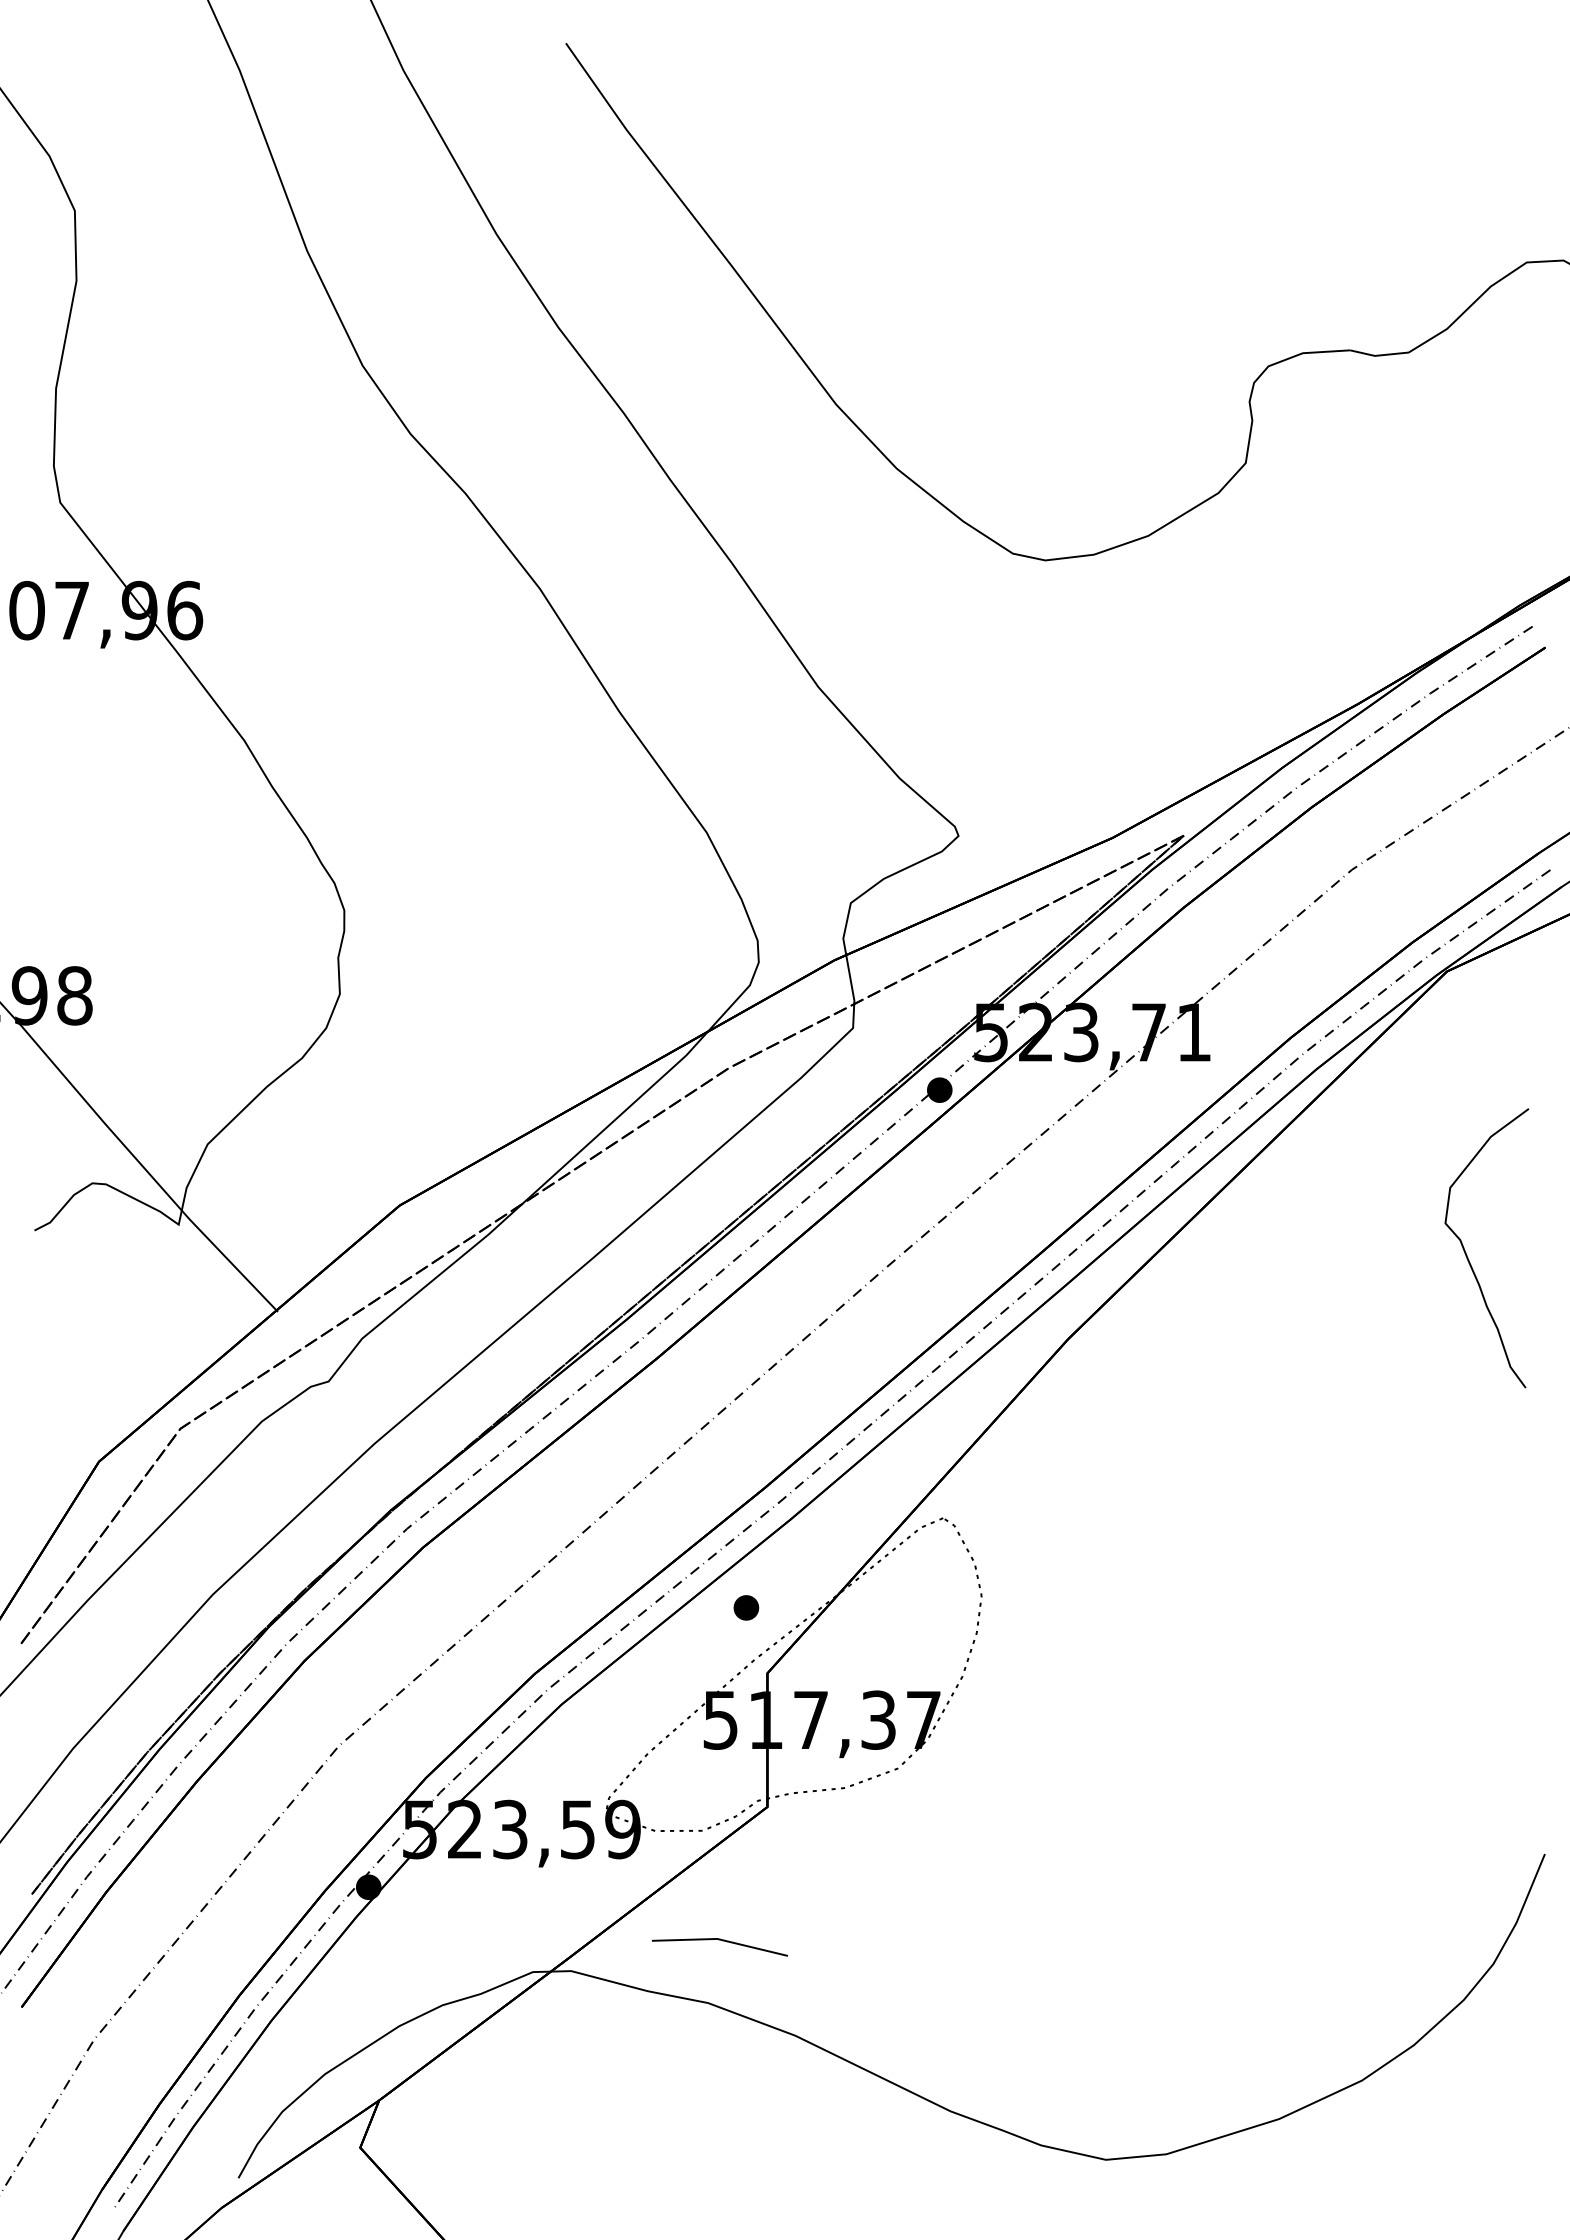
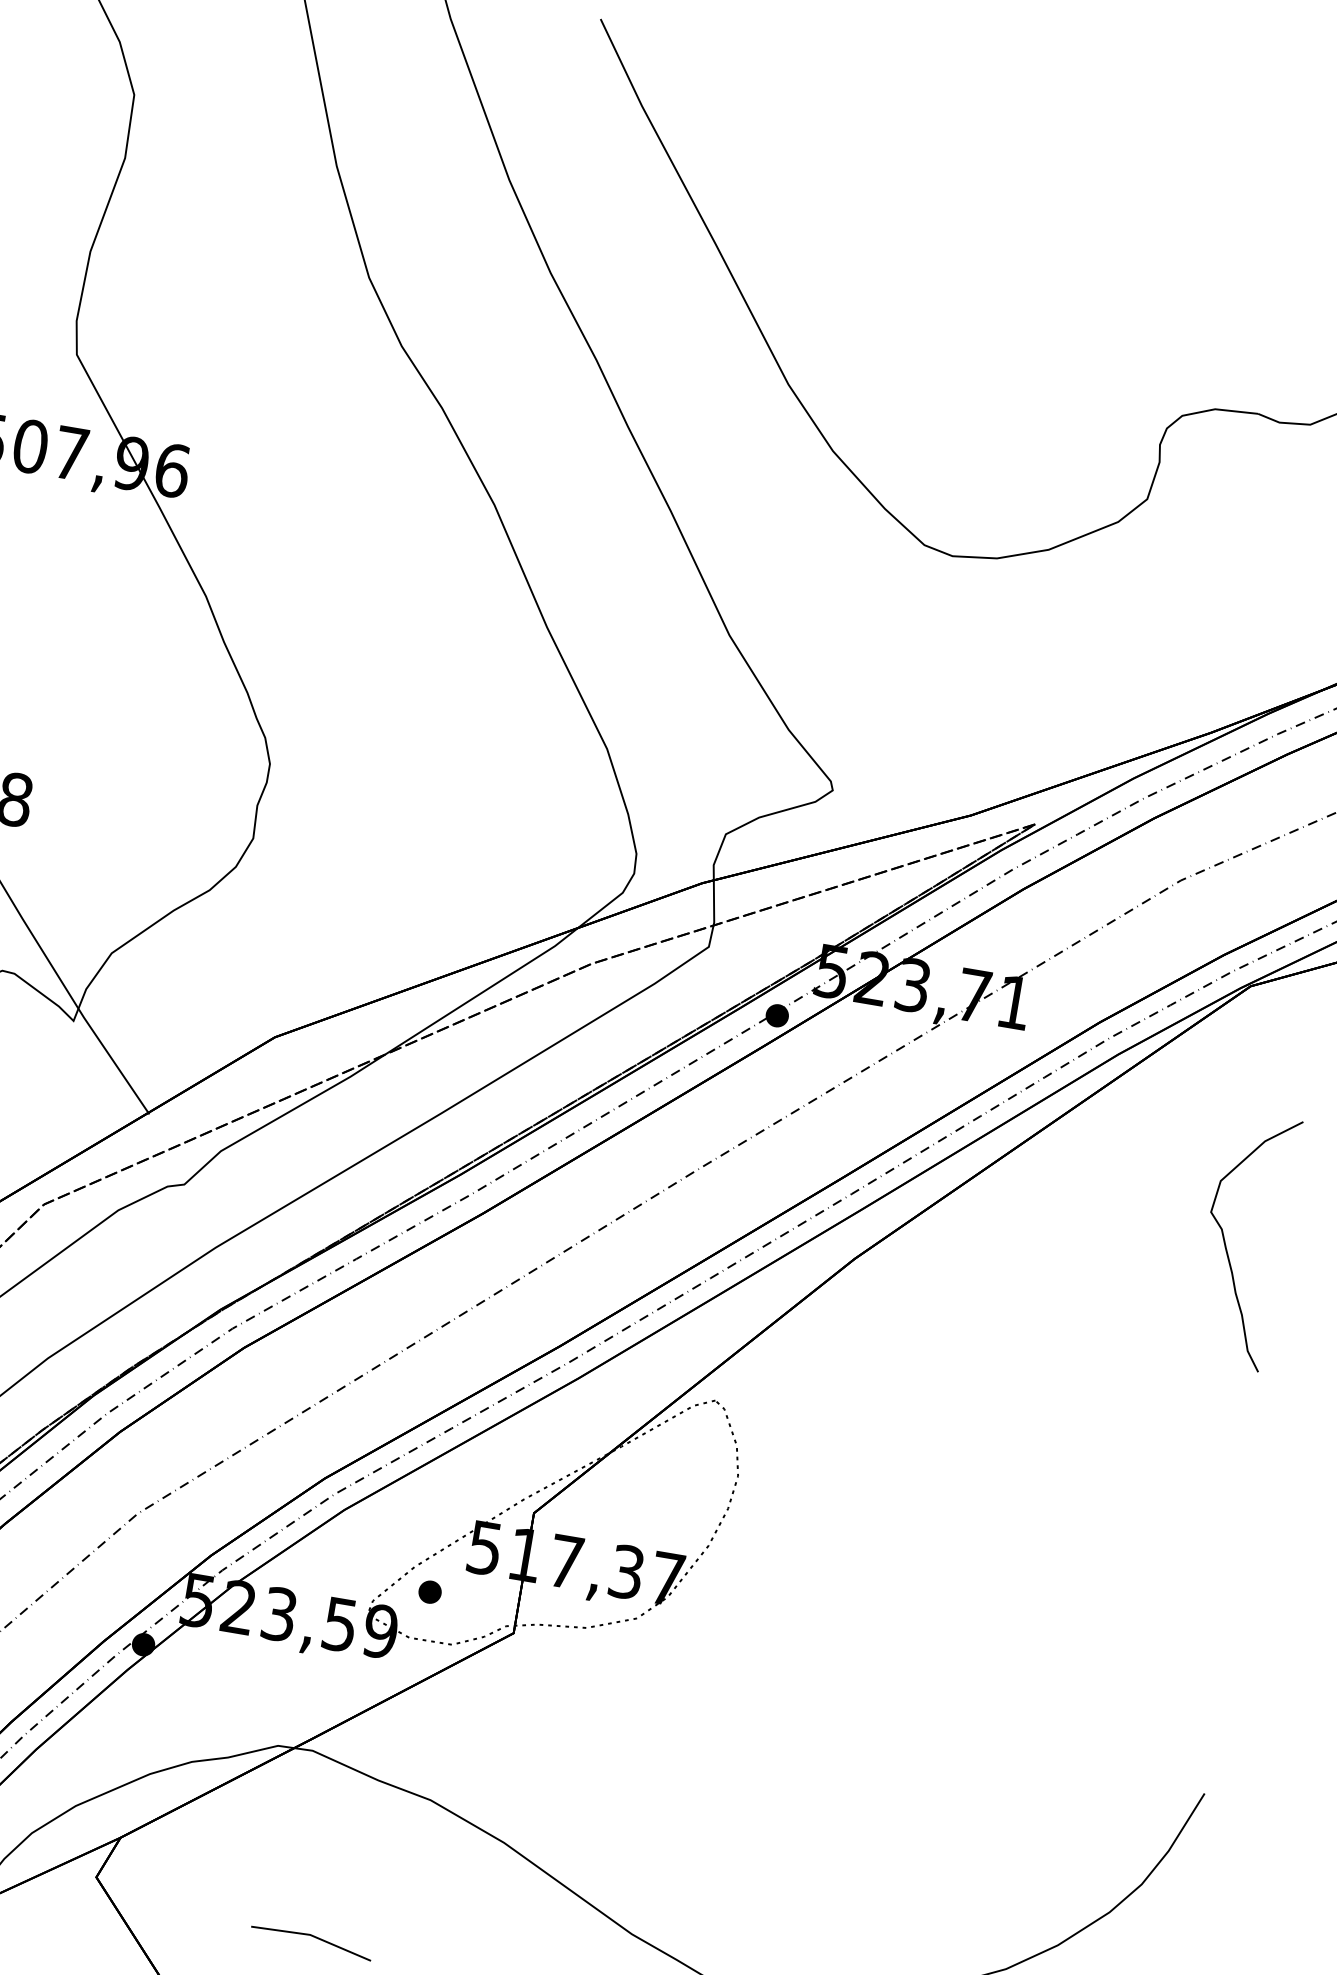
part: (746, 1607) -> (430, 1591), moved
line: (722, 1941) -> (314, 1937), moved

